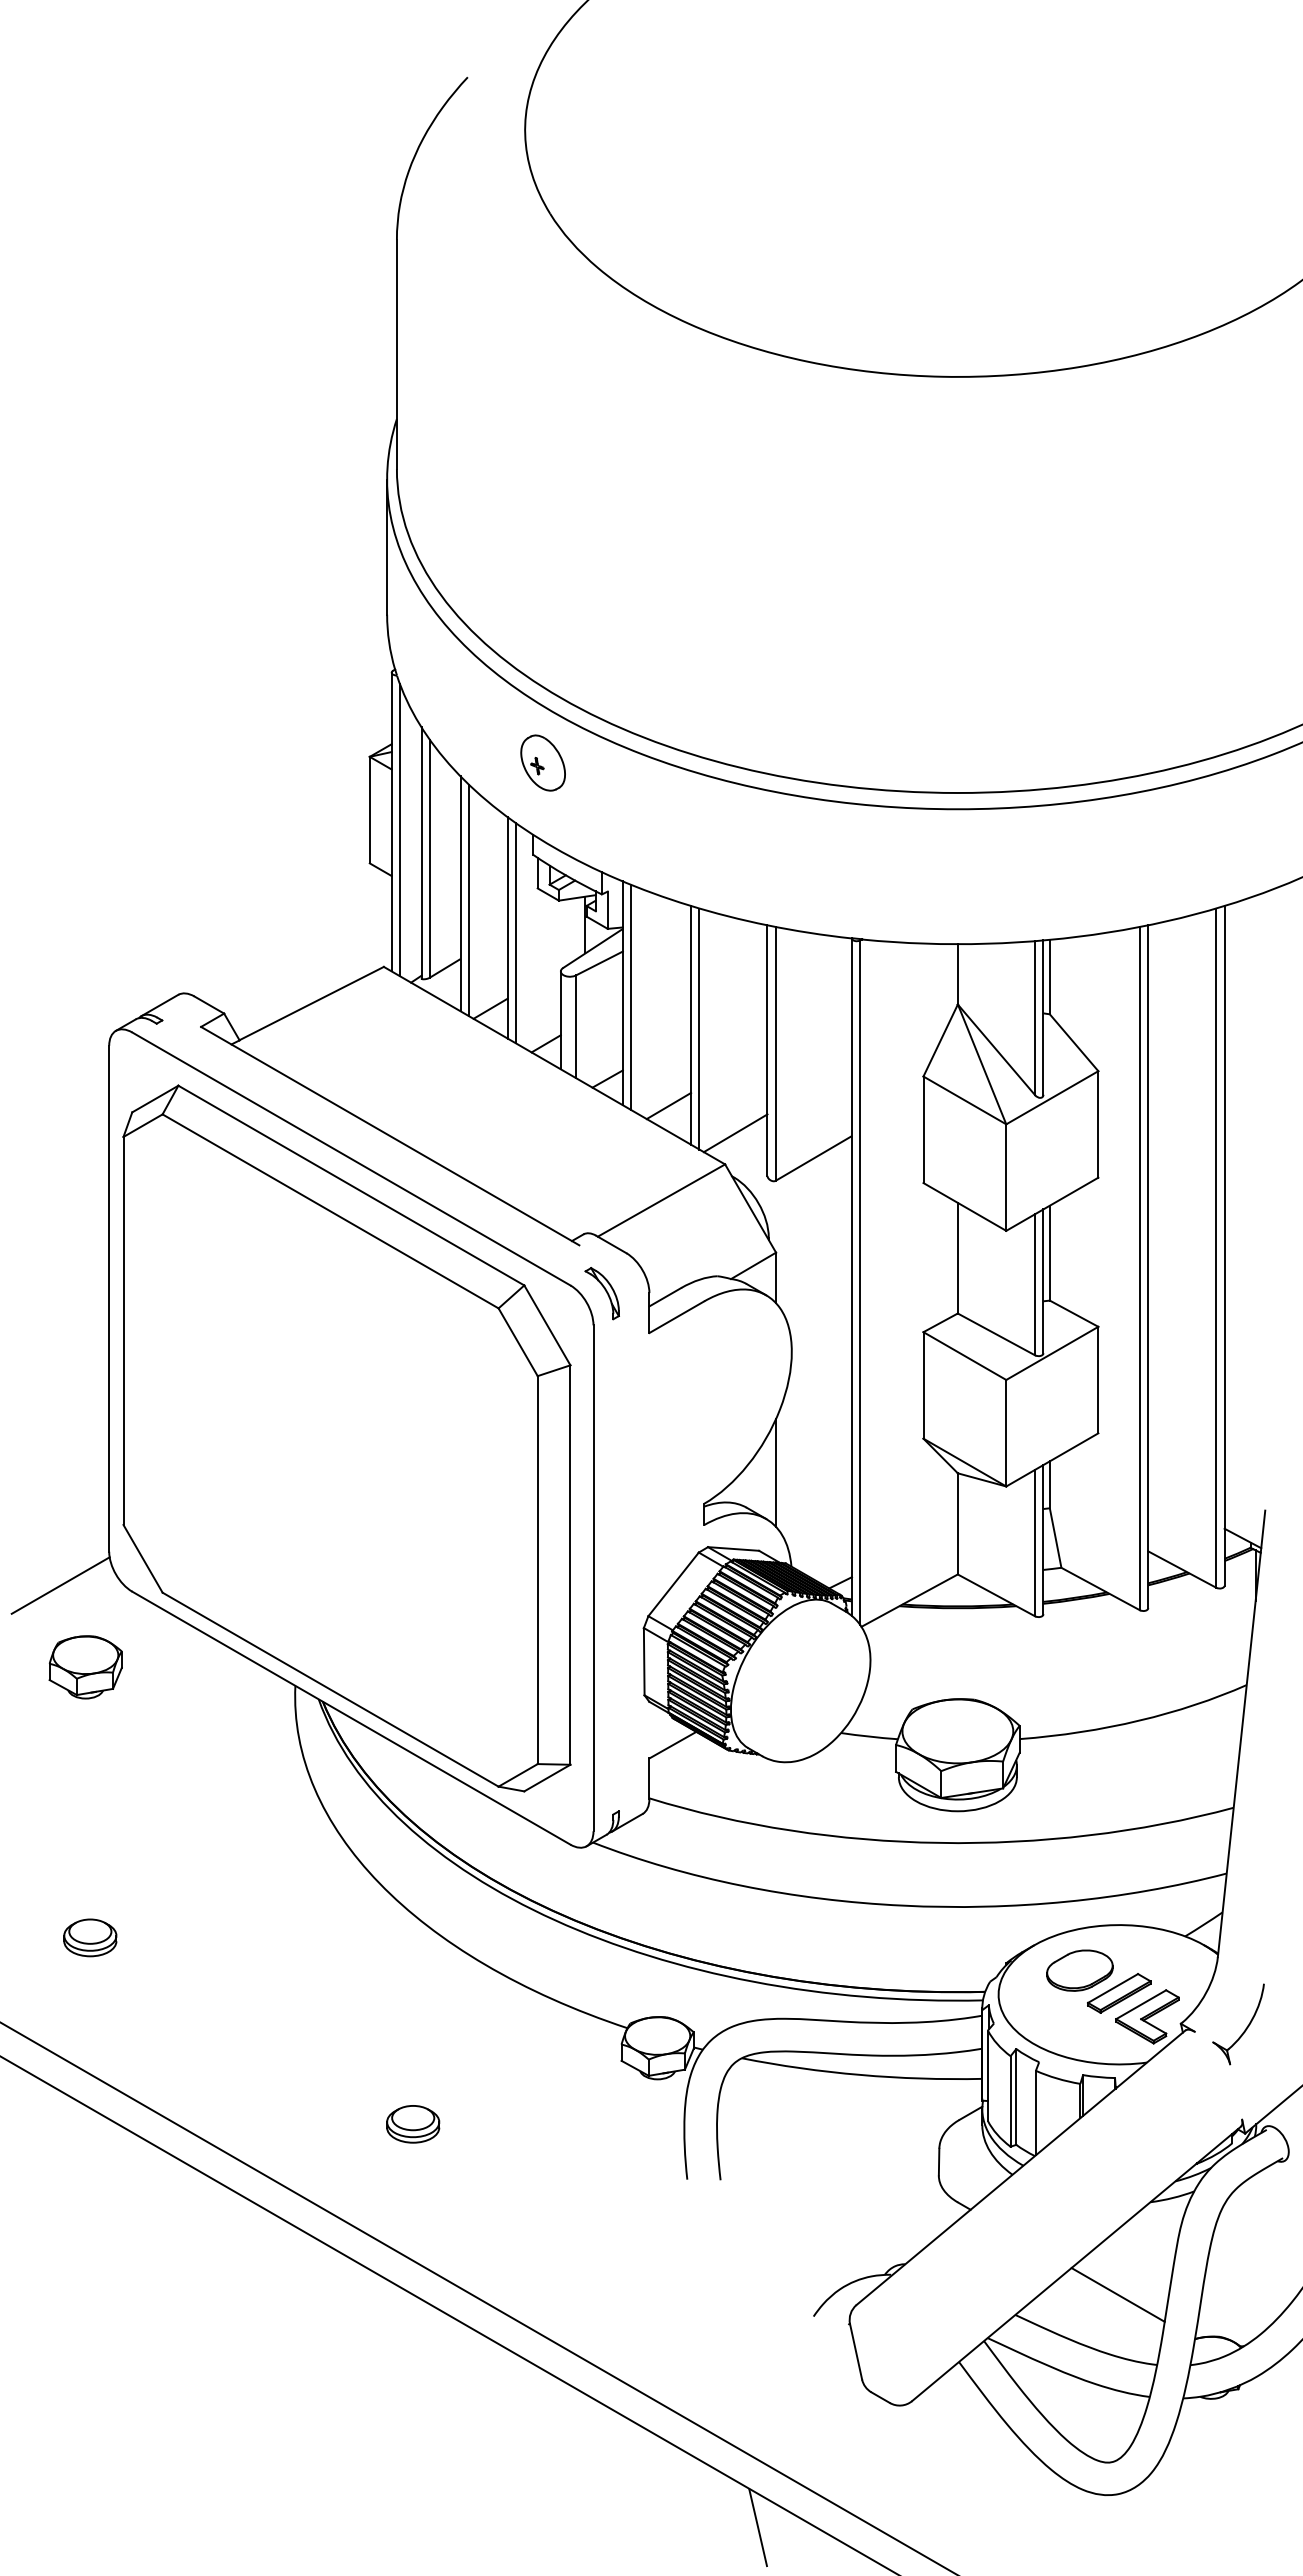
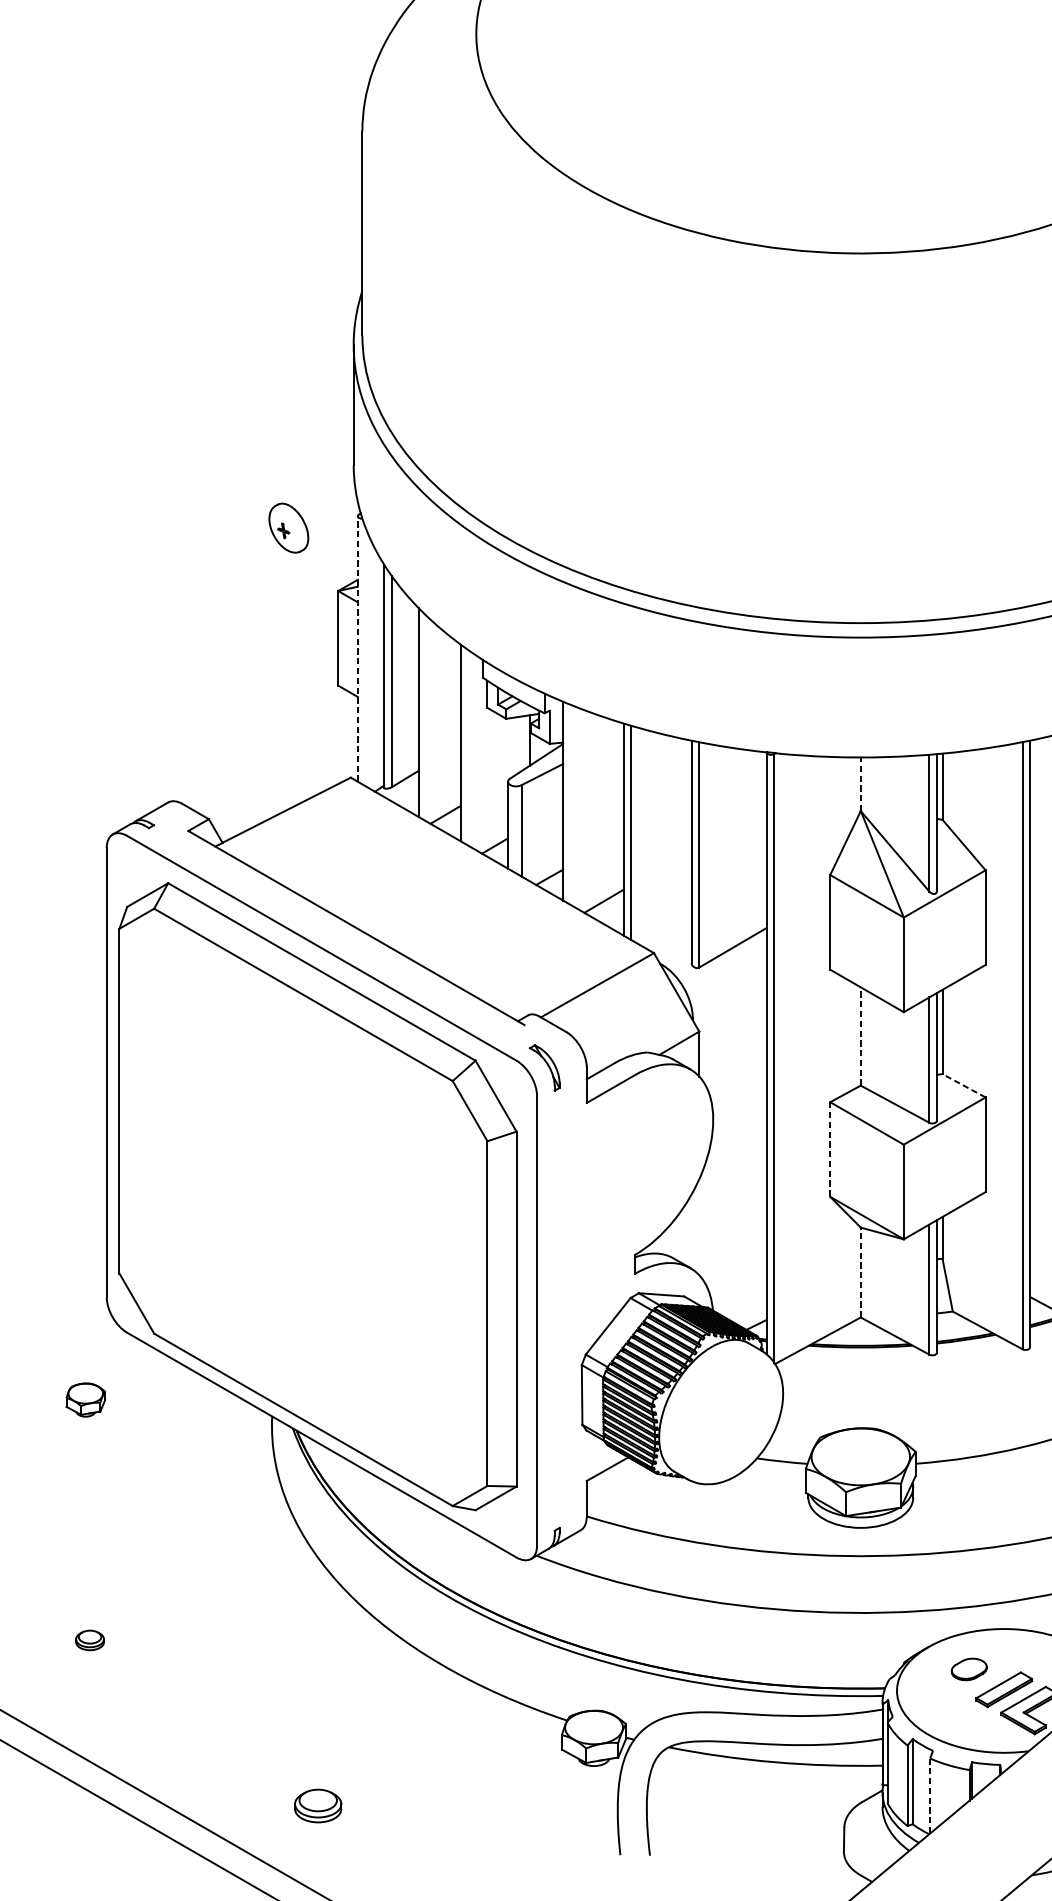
part: (542, 762) -> (288, 527), moved
line: (391, 821) -> (357, 648), solid -> dashed
line: (400, 830) -> (365, 656), removed
line: (468, 900) -> (425, 718), removed
line: (515, 933) -> (467, 747), removed
line: (957, 973) -> (860, 783), solid -> dashed
line: (631, 997) -> (570, 804), removed
line: (735, 1133) -> (663, 925), removed
line: (957, 1257) -> (860, 1035), solid -> dashed
line: (1074, 1313) -> (964, 1085), solid -> dashed
line: (923, 1385) -> (830, 1149), solid -> dashed
line: (776, 1472) -> (699, 1226), removed
line: (957, 1523) -> (860, 1272), solid -> dashed
line: (60, 1585) -> (63, 1327), removed
part: (85, 1667) -> (85, 1400), size x0.6
part: (90, 1937) -> (90, 1640), size x0.6
part: (1079, 1970) -> (968, 1669), size x0.6
line: (1035, 2113) -> (929, 1796), solid -> dashed
part: (413, 2124) -> (318, 1806), moved

